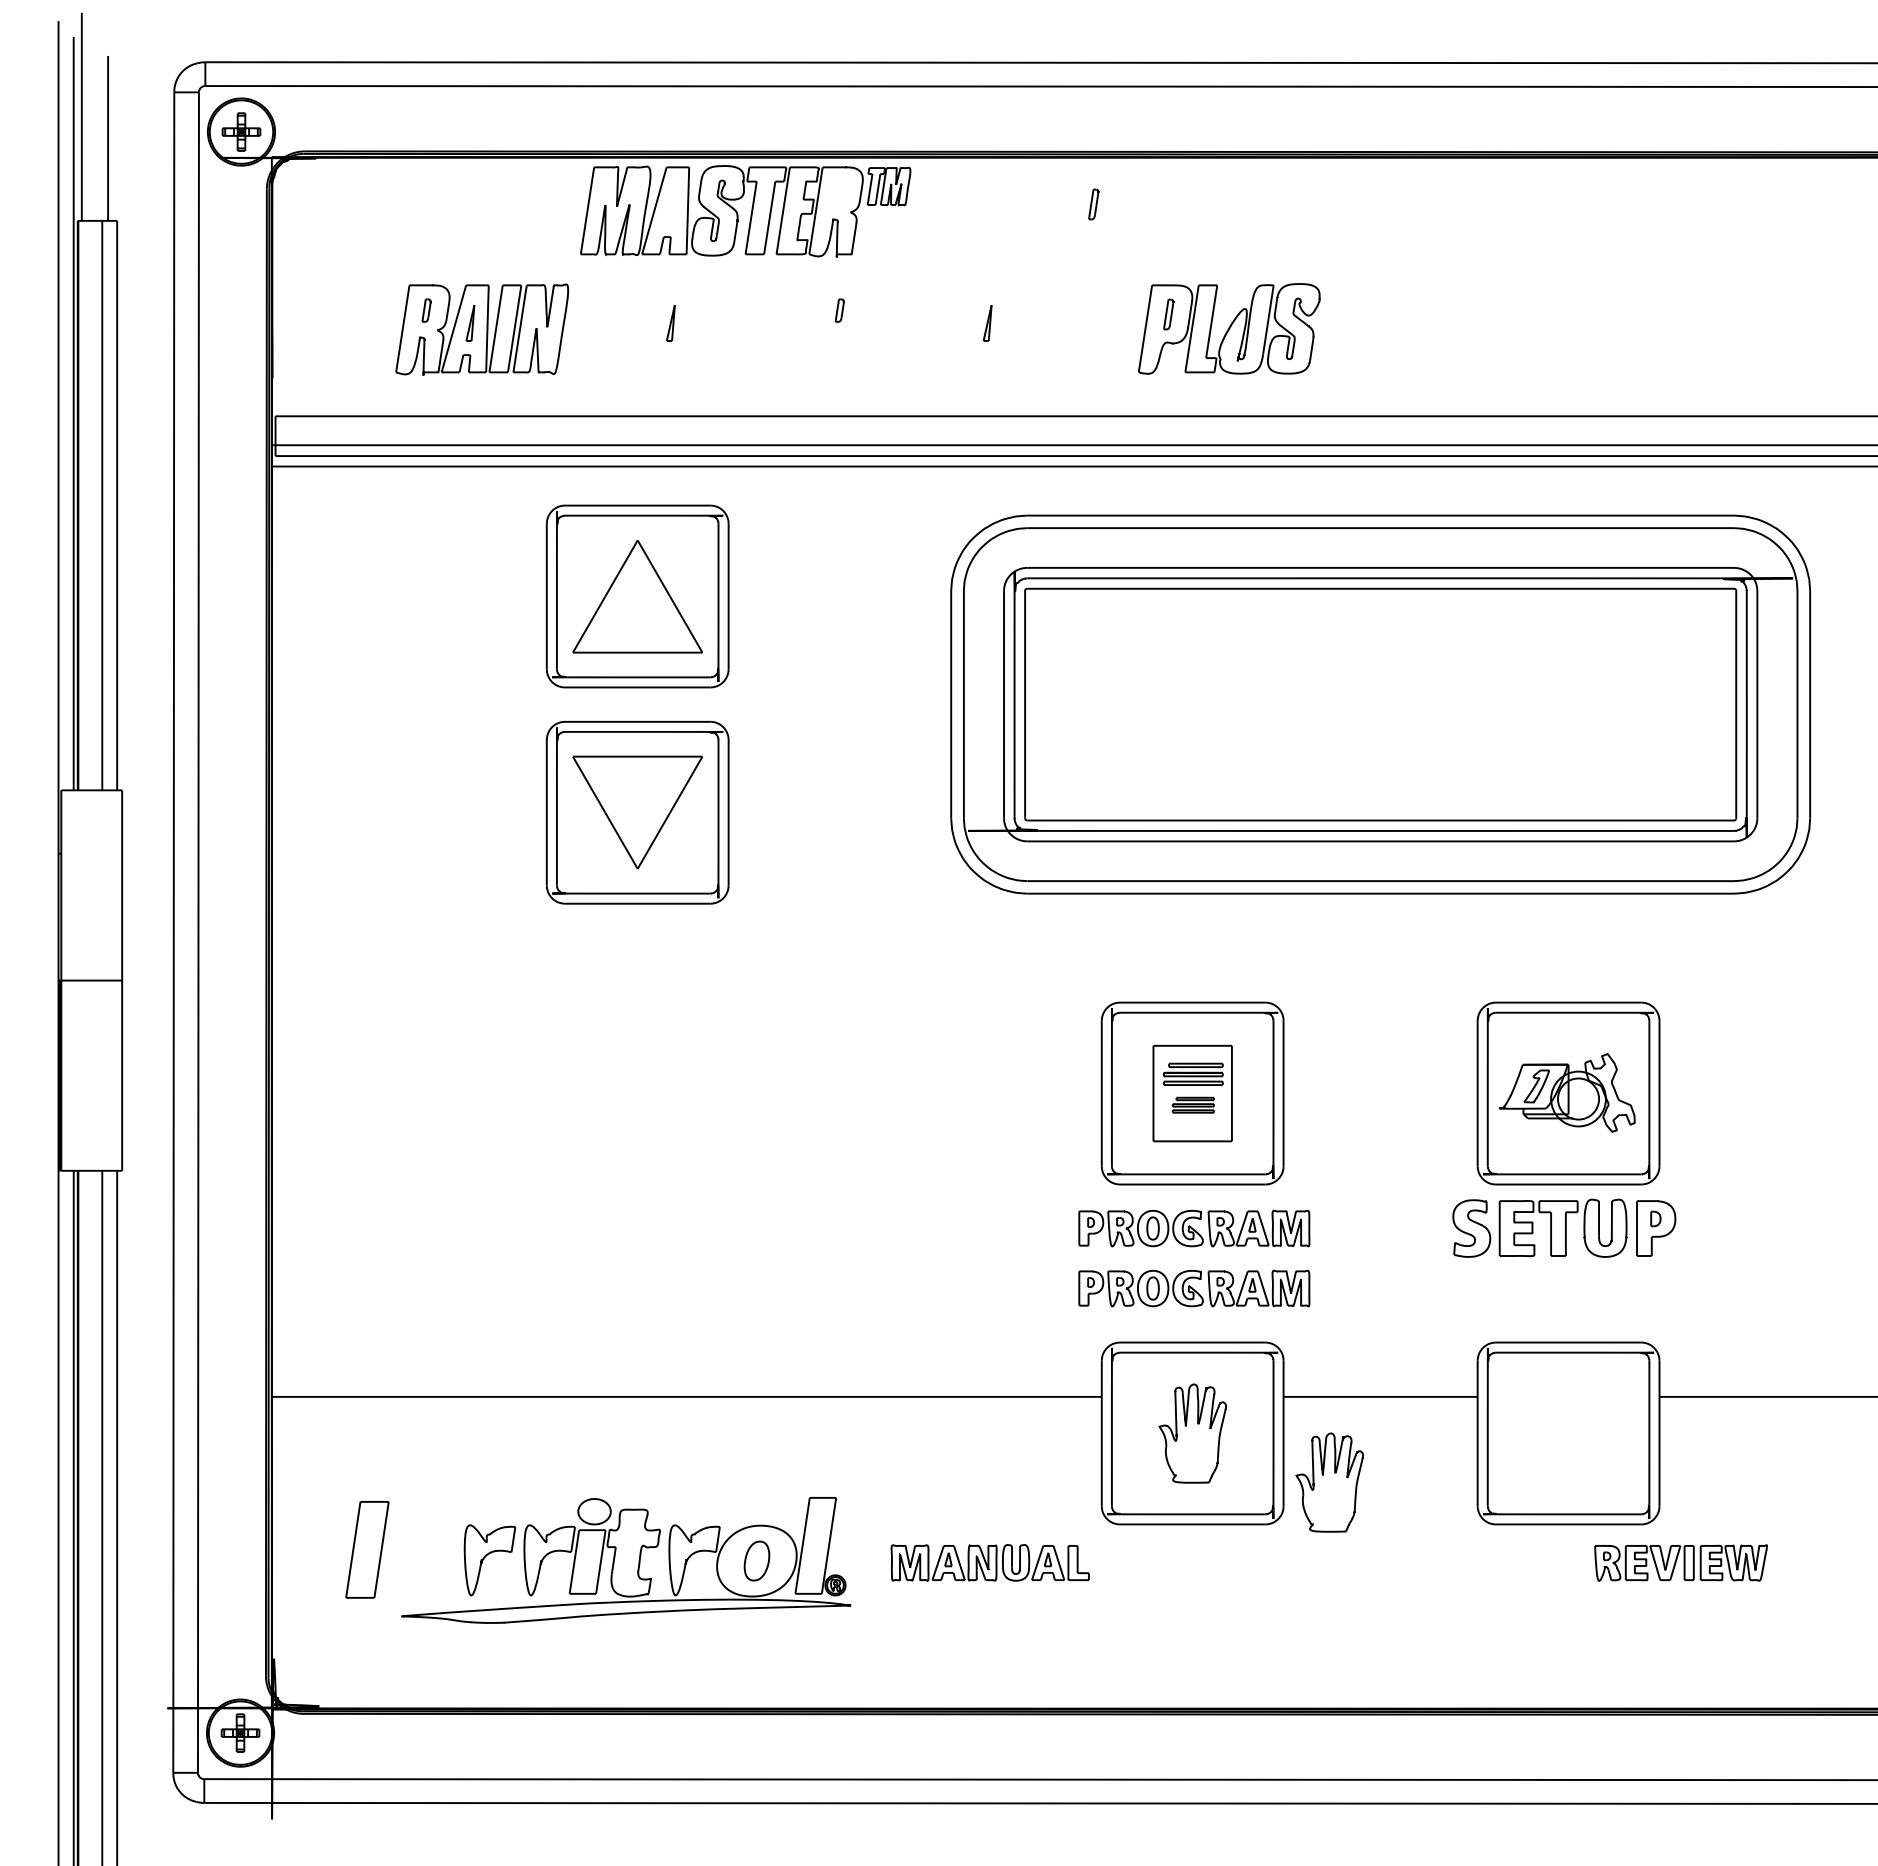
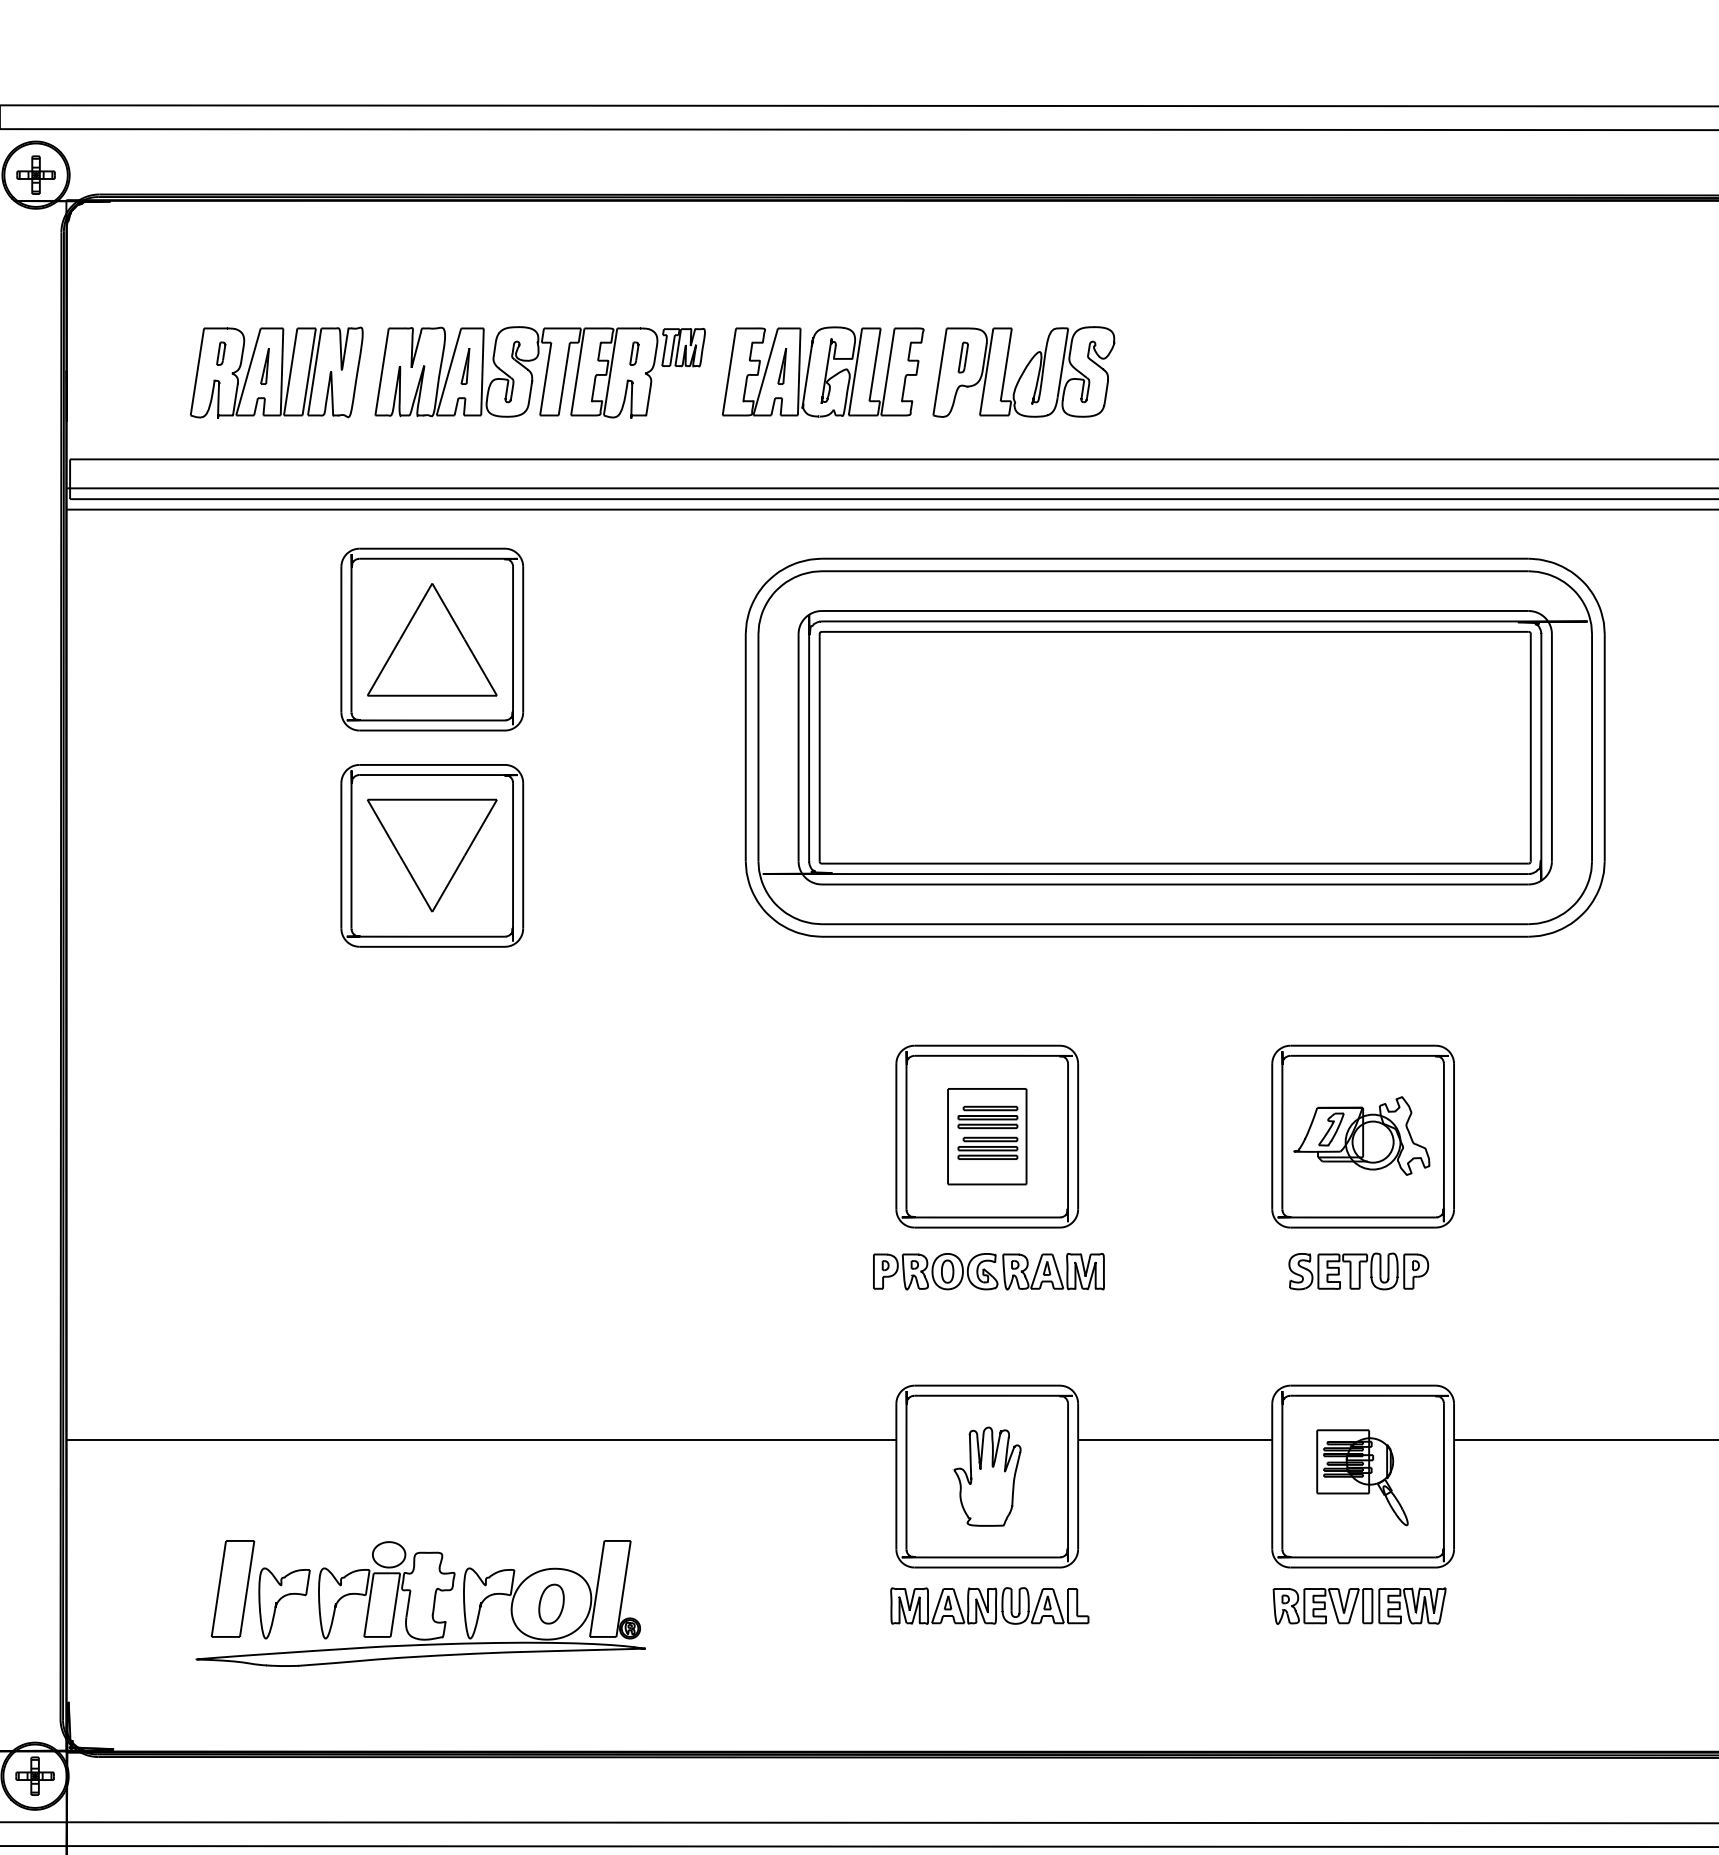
part: (1093, 204) -> (888, 247), removed
part: (745, 211) -> (540, 372), moved
part: (1028, 328) -> (823, 371), added
part: (1193, 1104) -> (988, 1147), size x1.43
part: (1563, 1228) -> (1358, 1271), size x0.62
part: (1194, 1288) -> (989, 1331), removed
part: (1567, 1434) -> (1362, 1477), added
part: (1329, 1482) -> (1124, 1525), removed
part: (367, 1549) -> (233, 1588), moved
part: (989, 1562) -> (989, 1605), moved
part: (1680, 1562) -> (1359, 1605), moved

